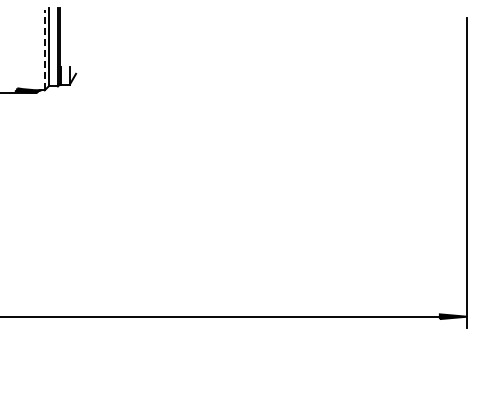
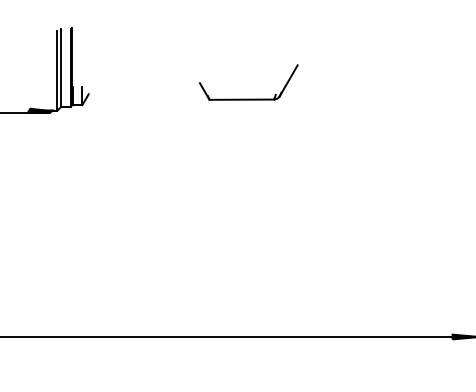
line: (44, 49) -> (57, 69), dashed -> solid
part: (235, 78) -> (248, 98), added

